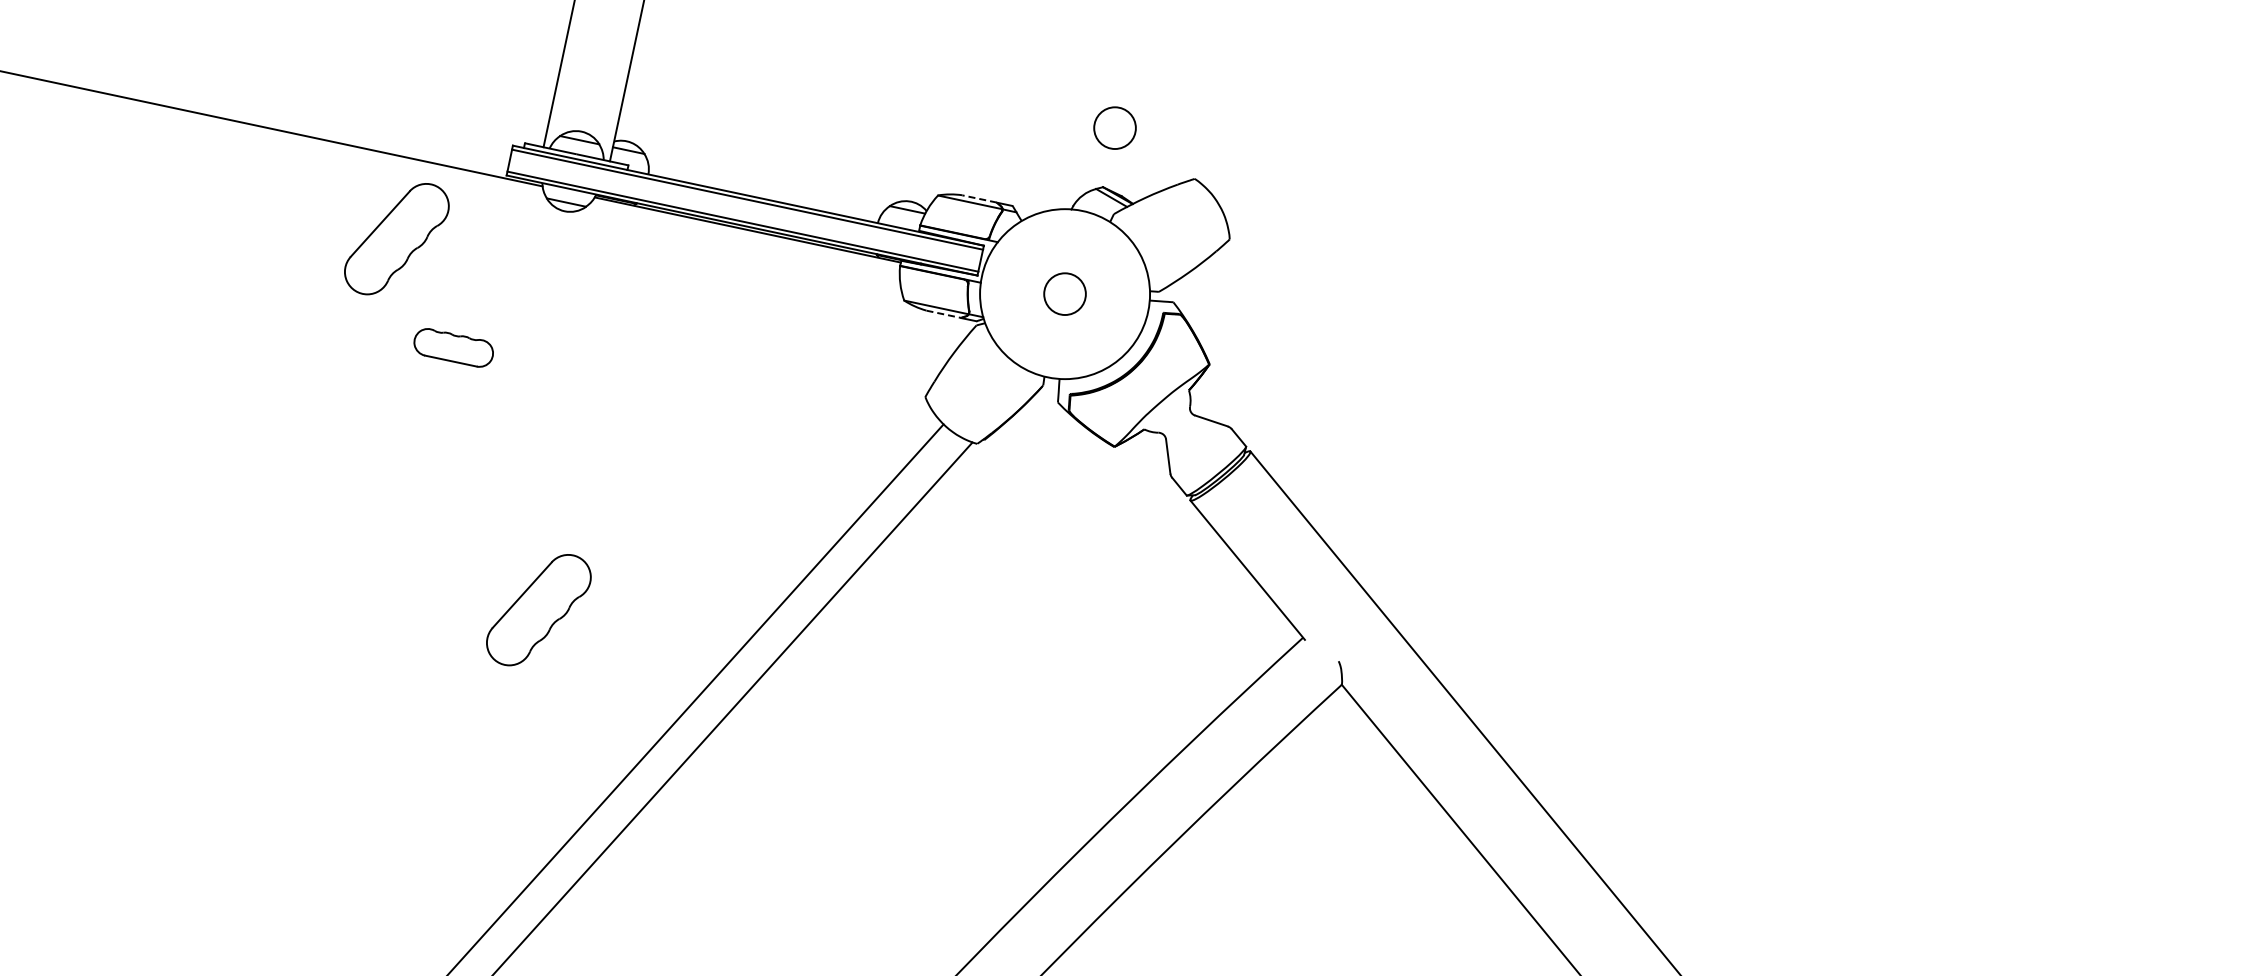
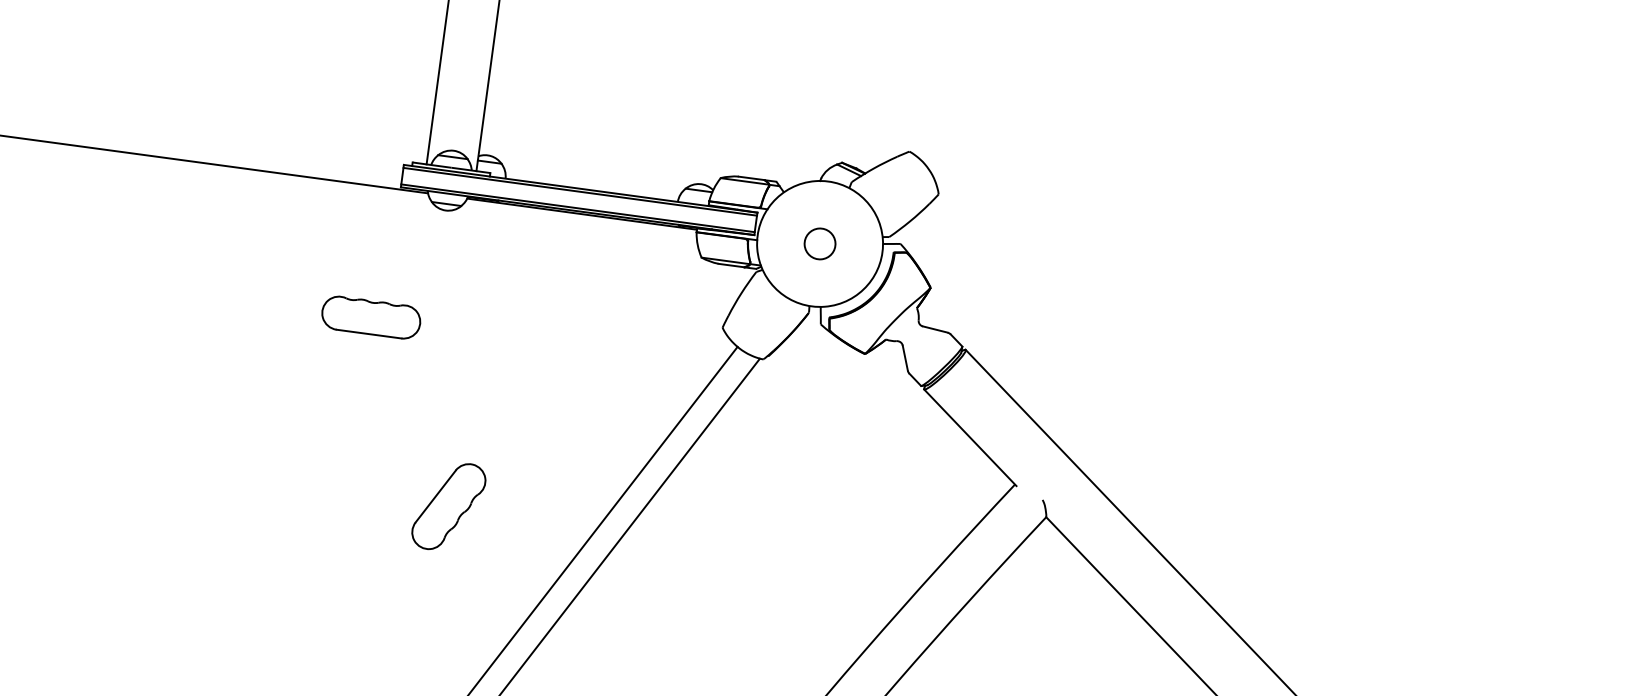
circle: (1114, 127) -> (847, 118), removed
line: (979, 198) -> (751, 178), dashed -> solid
part: (396, 239) -> (323, 240), removed
line: (943, 314) -> (731, 265), dashed -> solid
part: (453, 347) -> (371, 317), size x1.67

